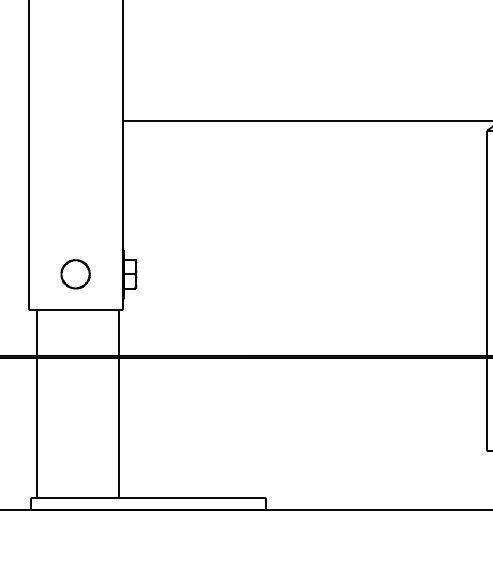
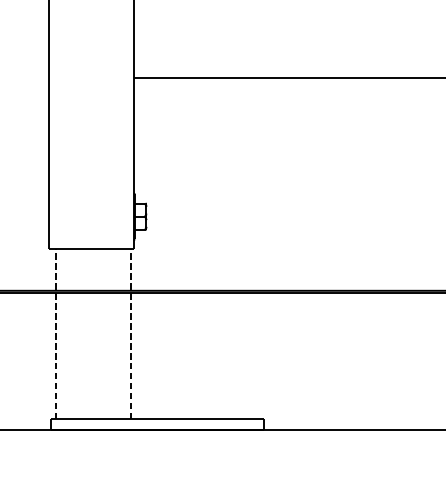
part: (75, 274) -> (91, 216), removed
line: (36, 403) -> (55, 333), solid -> dashed
line: (119, 403) -> (131, 333), solid -> dashed

